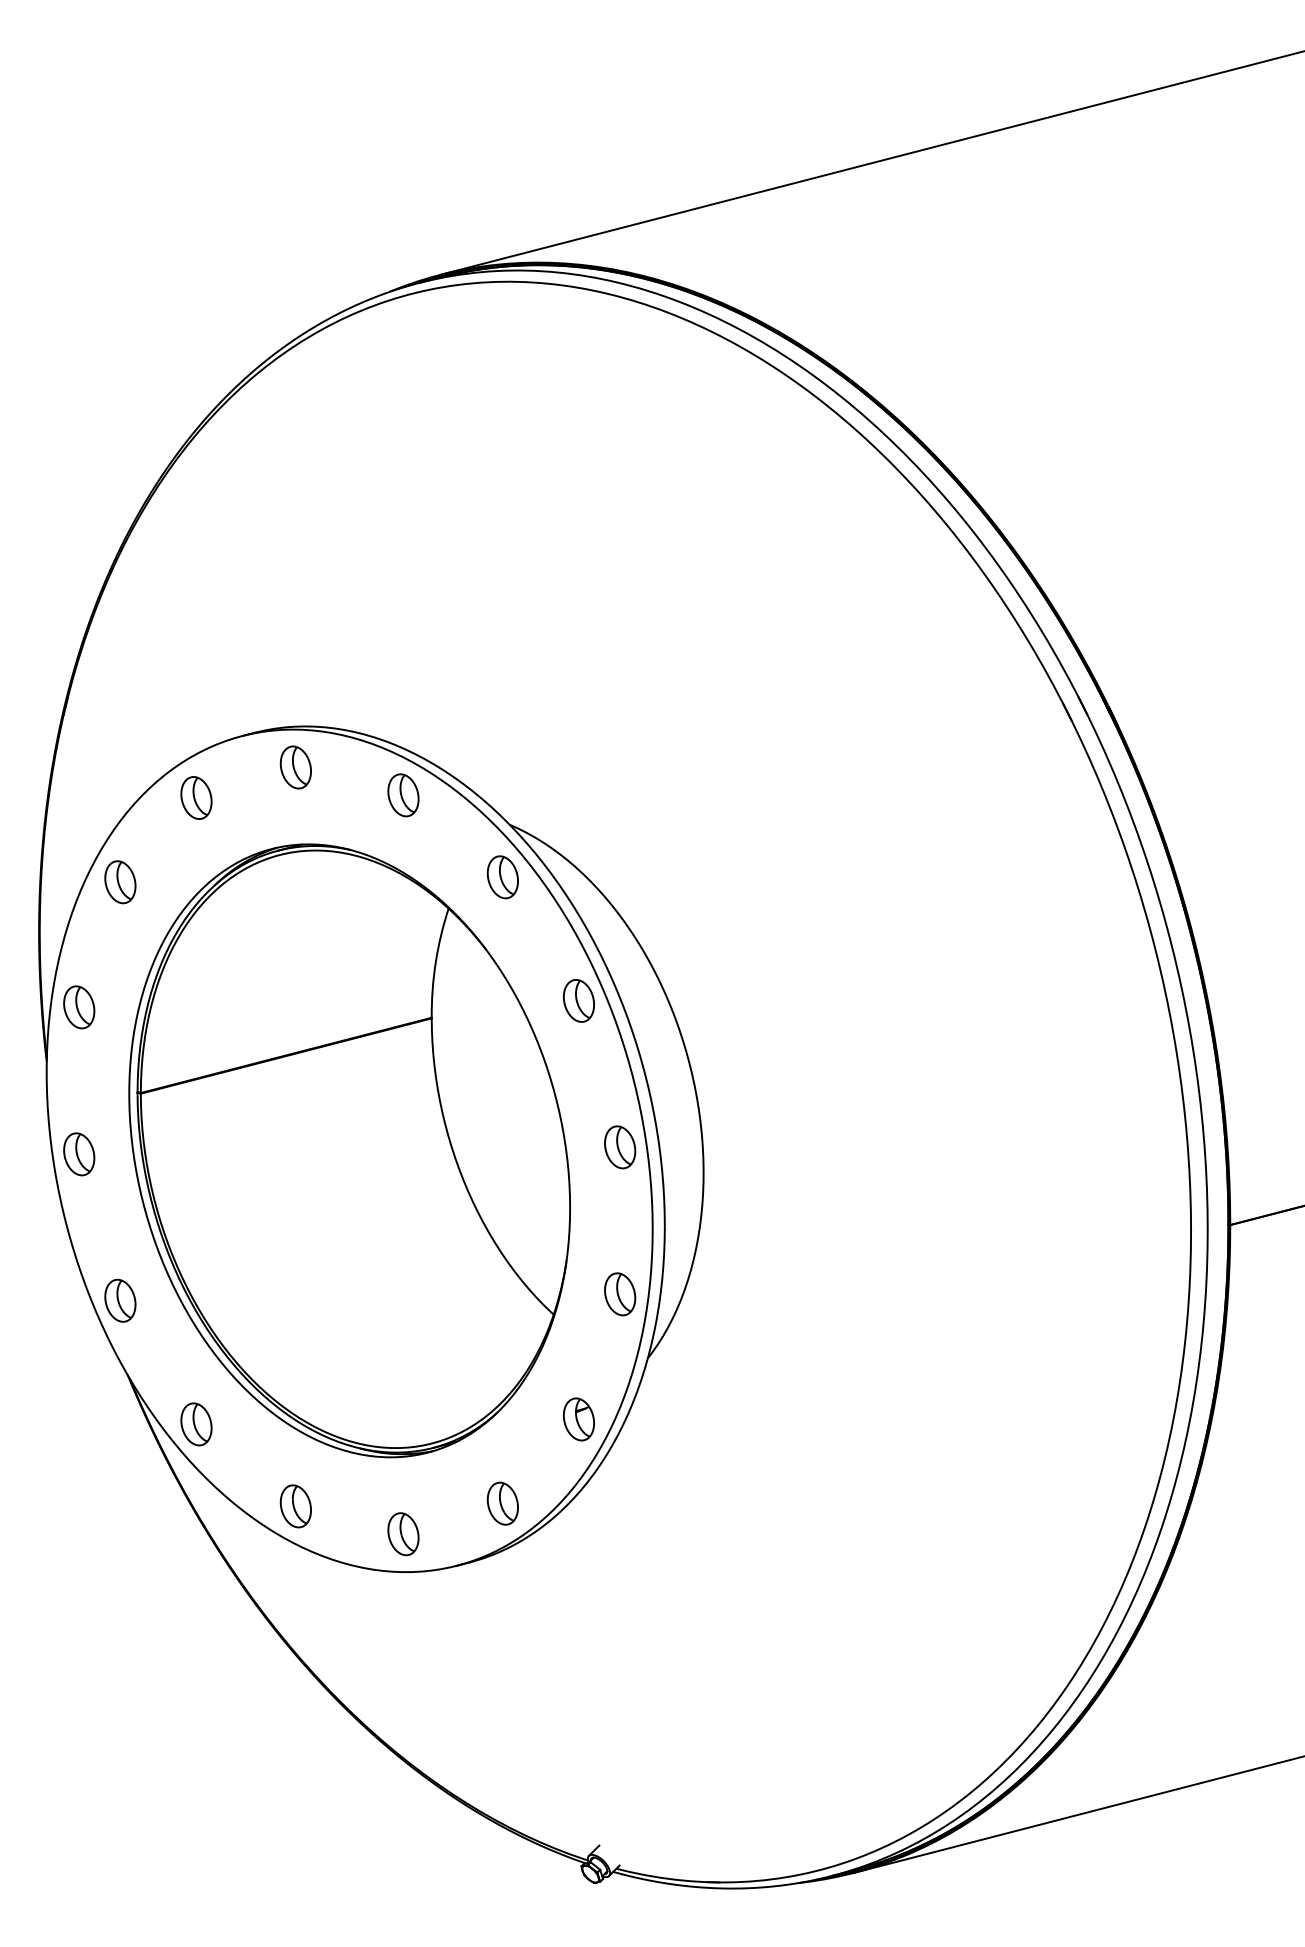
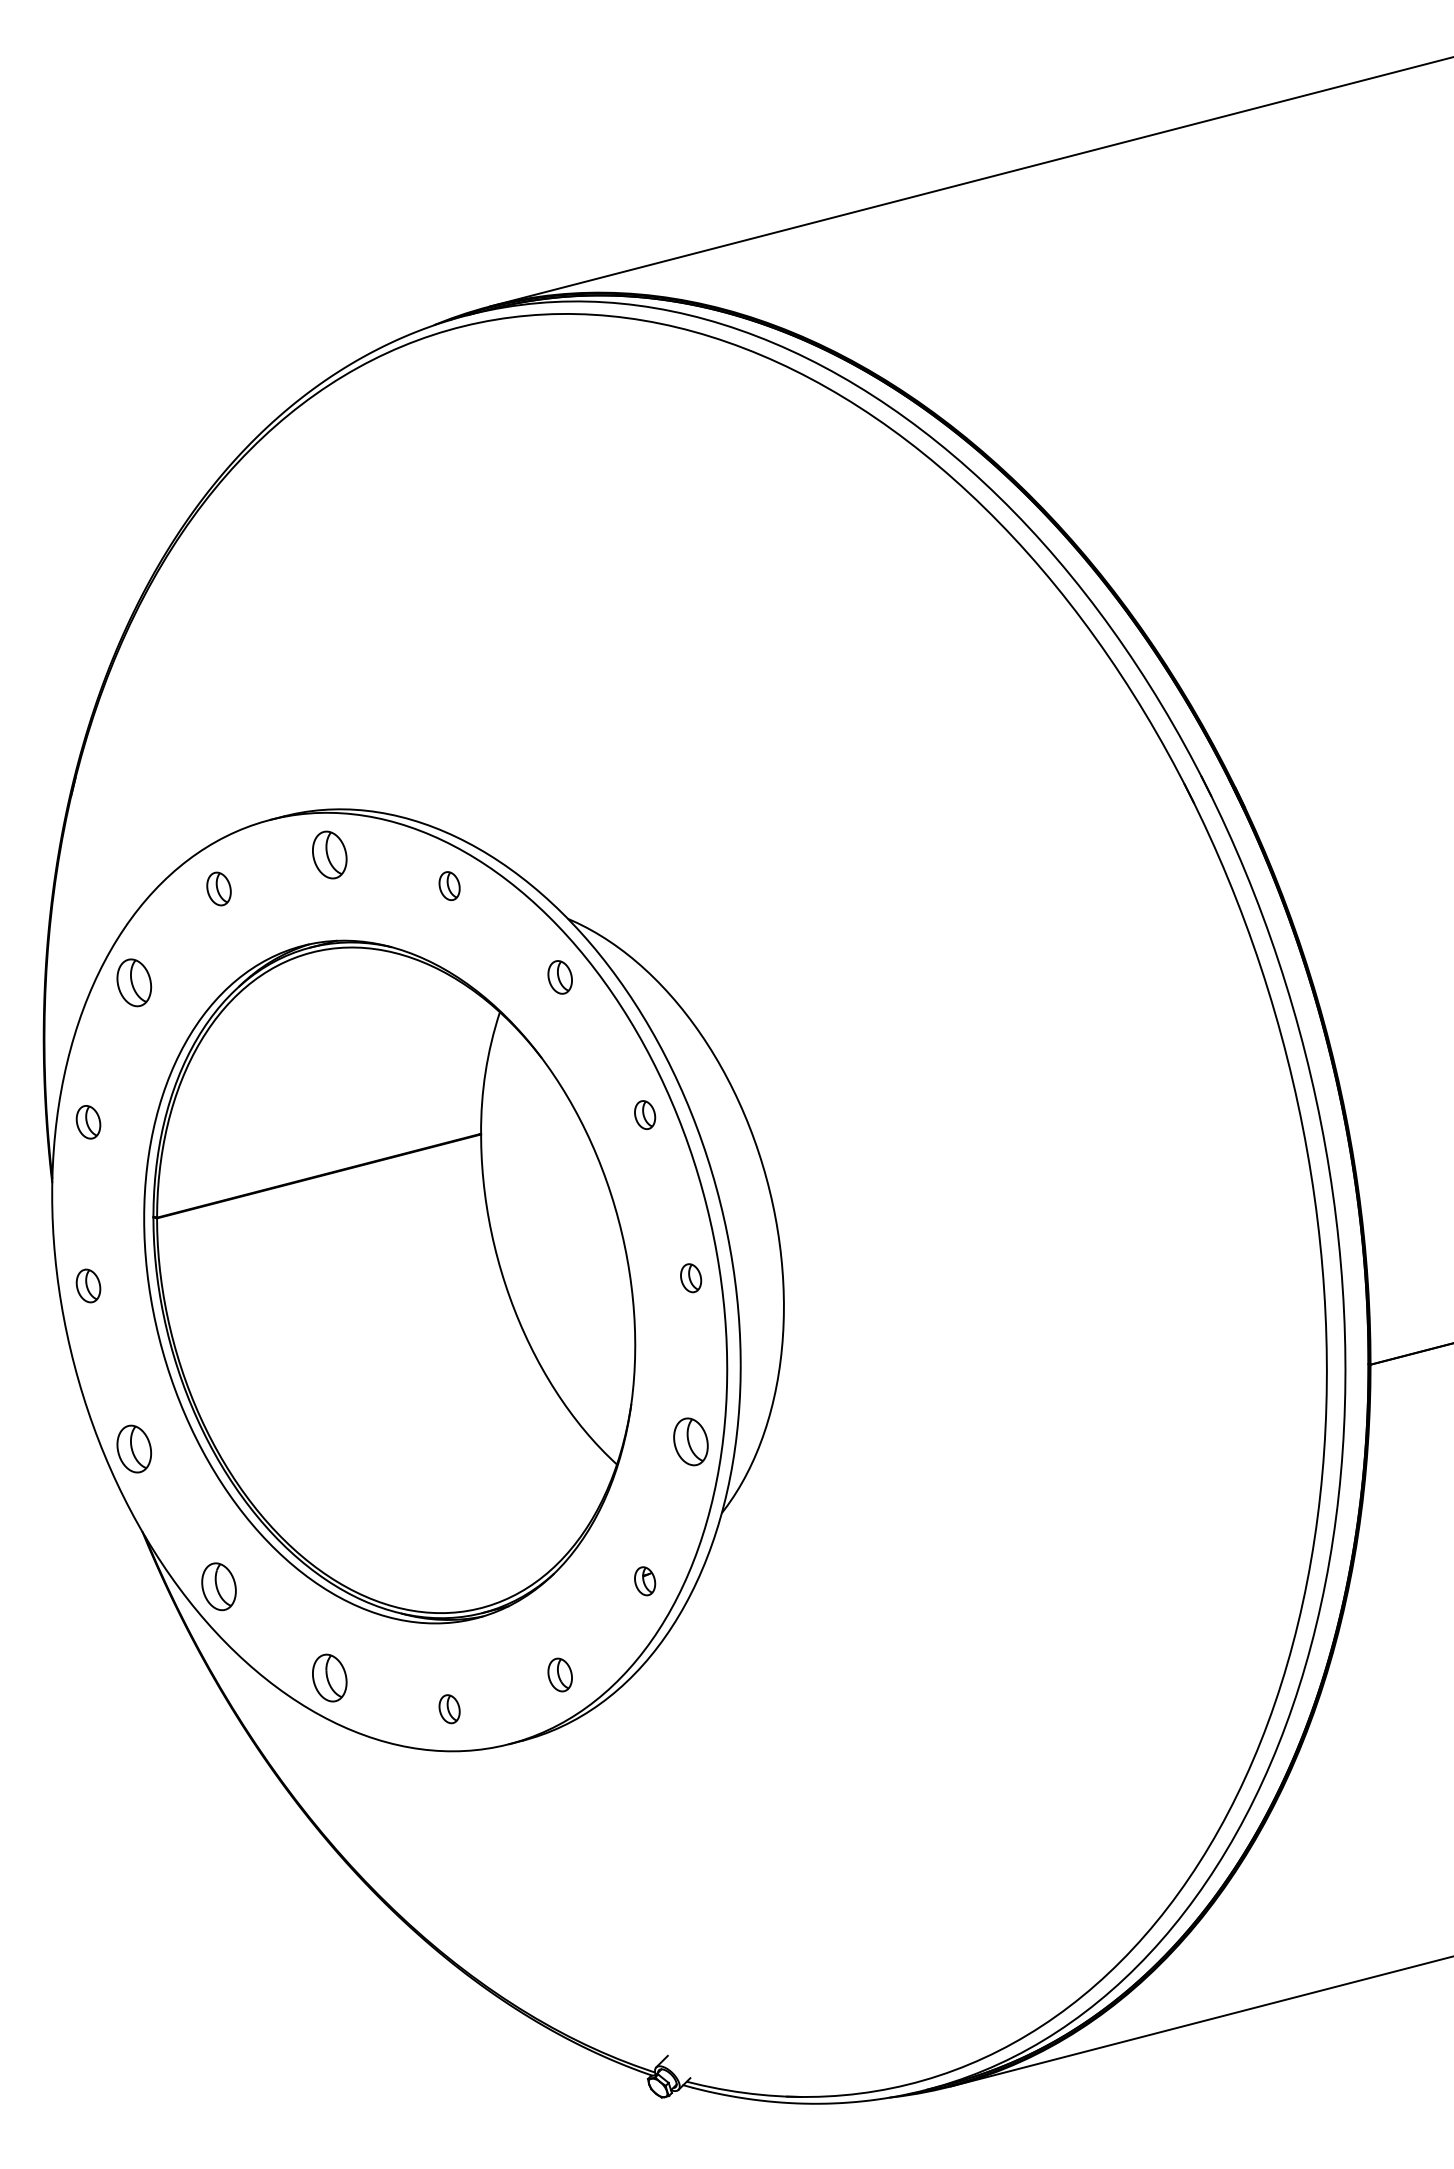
part: (403, 795) -> (449, 886), size x0.6
part: (196, 797) -> (219, 888), size x0.7
part: (502, 877) -> (559, 977), size x0.7
part: (578, 1000) -> (644, 1114), size x0.6
part: (79, 1007) -> (88, 1122), size x0.7
part: (620, 1147) -> (691, 1278), size x0.6
part: (79, 1154) -> (88, 1286), size x0.7
part: (578, 1419) -> (644, 1581), size x0.6
part: (502, 1503) -> (559, 1674), size x0.7
part: (403, 1534) -> (449, 1709), size x0.6

